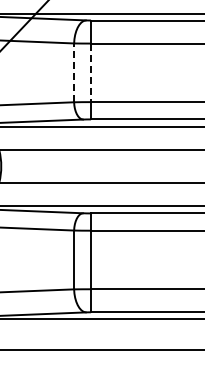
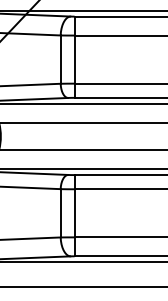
line: (74, 72) -> (61, 59), dashed -> solid
line: (91, 73) -> (74, 60), dashed -> solid

